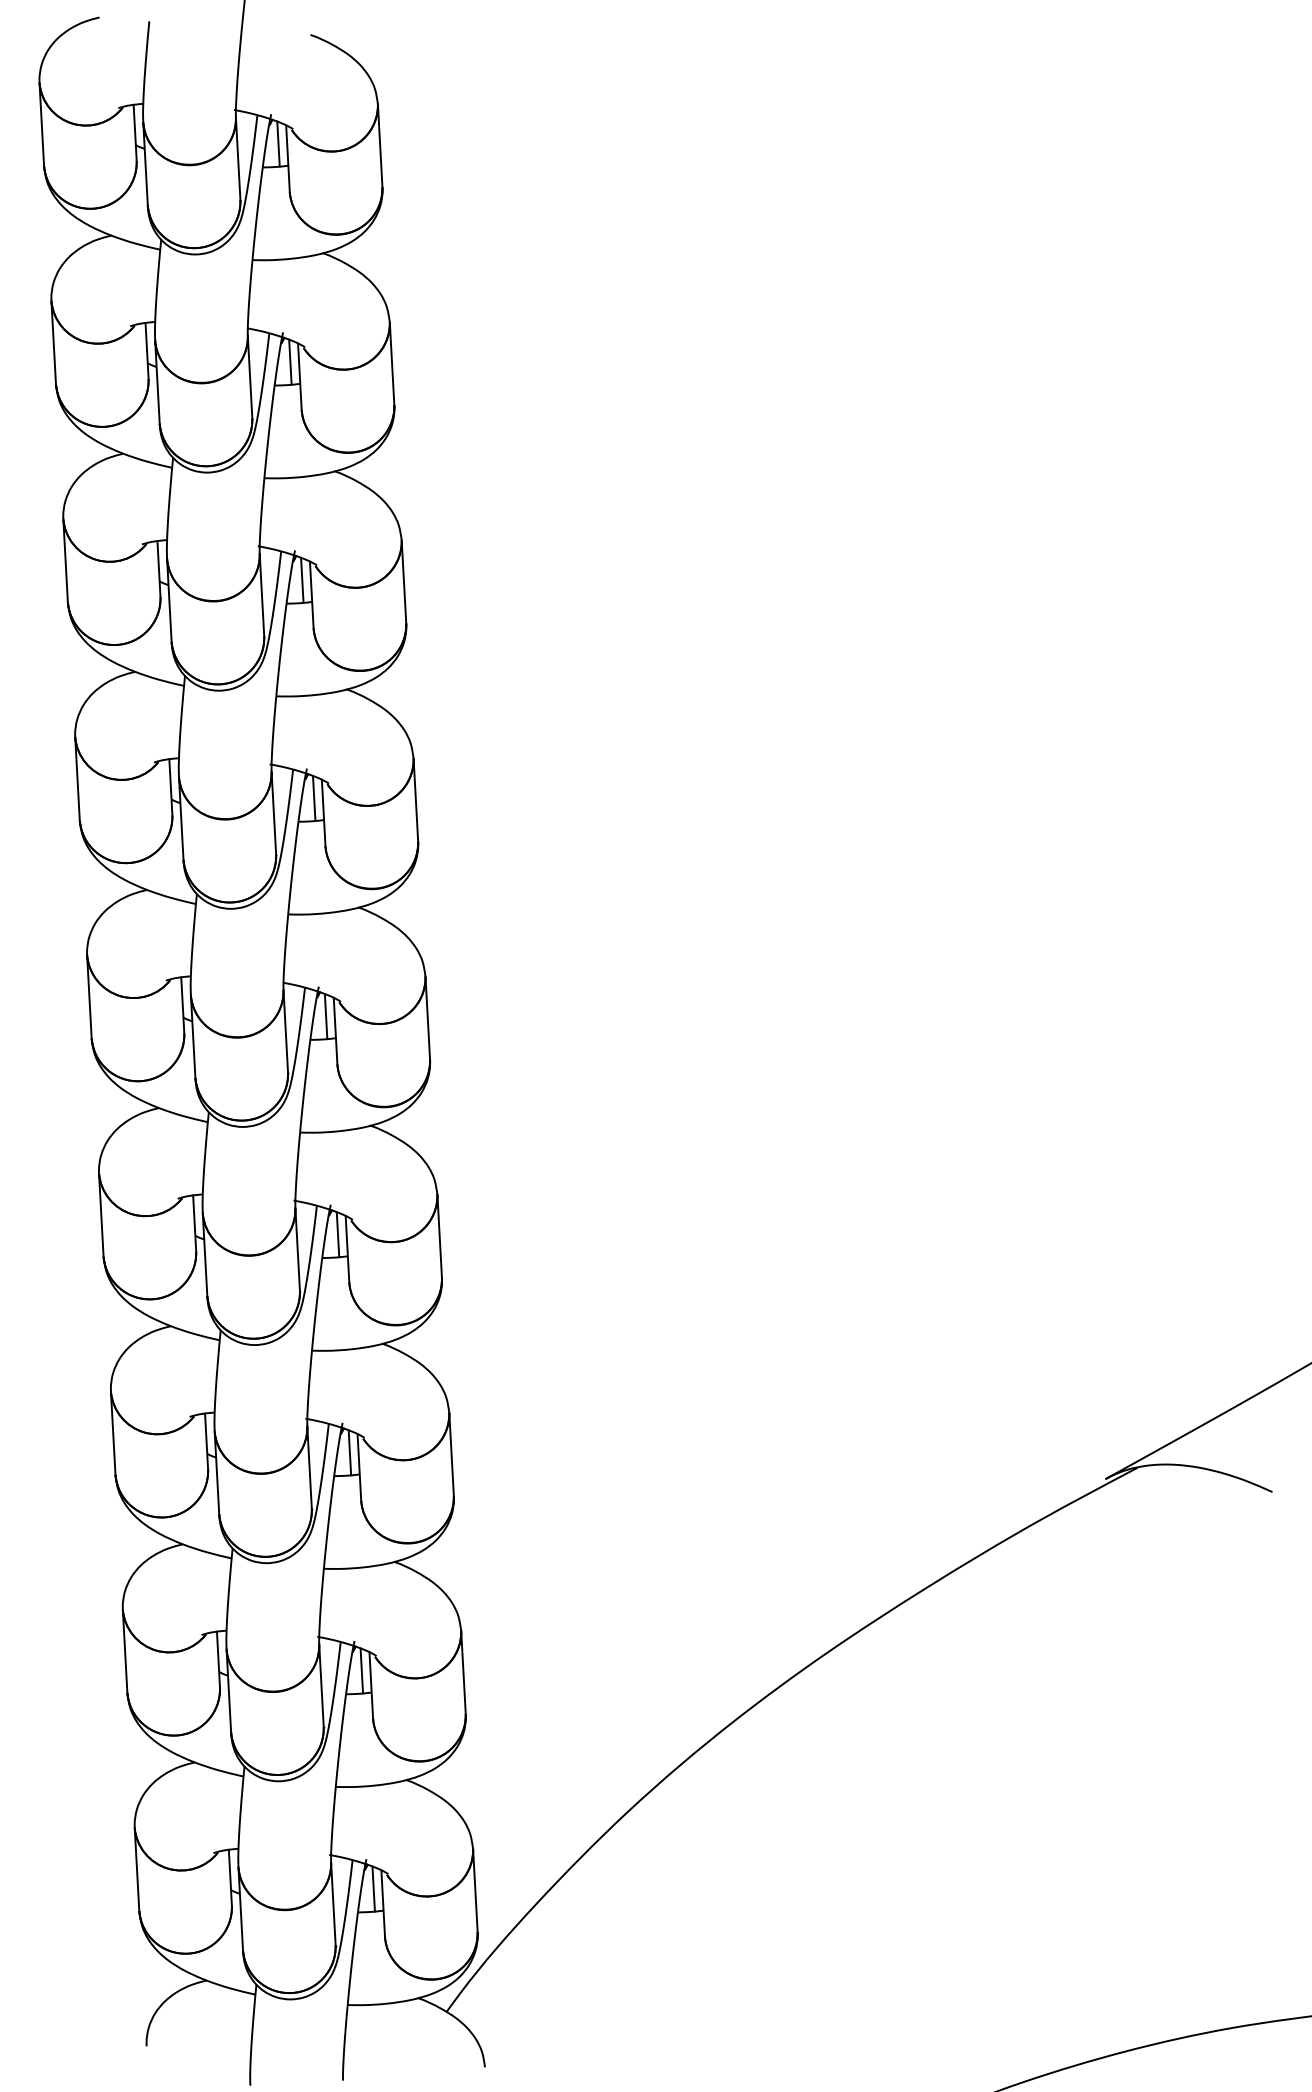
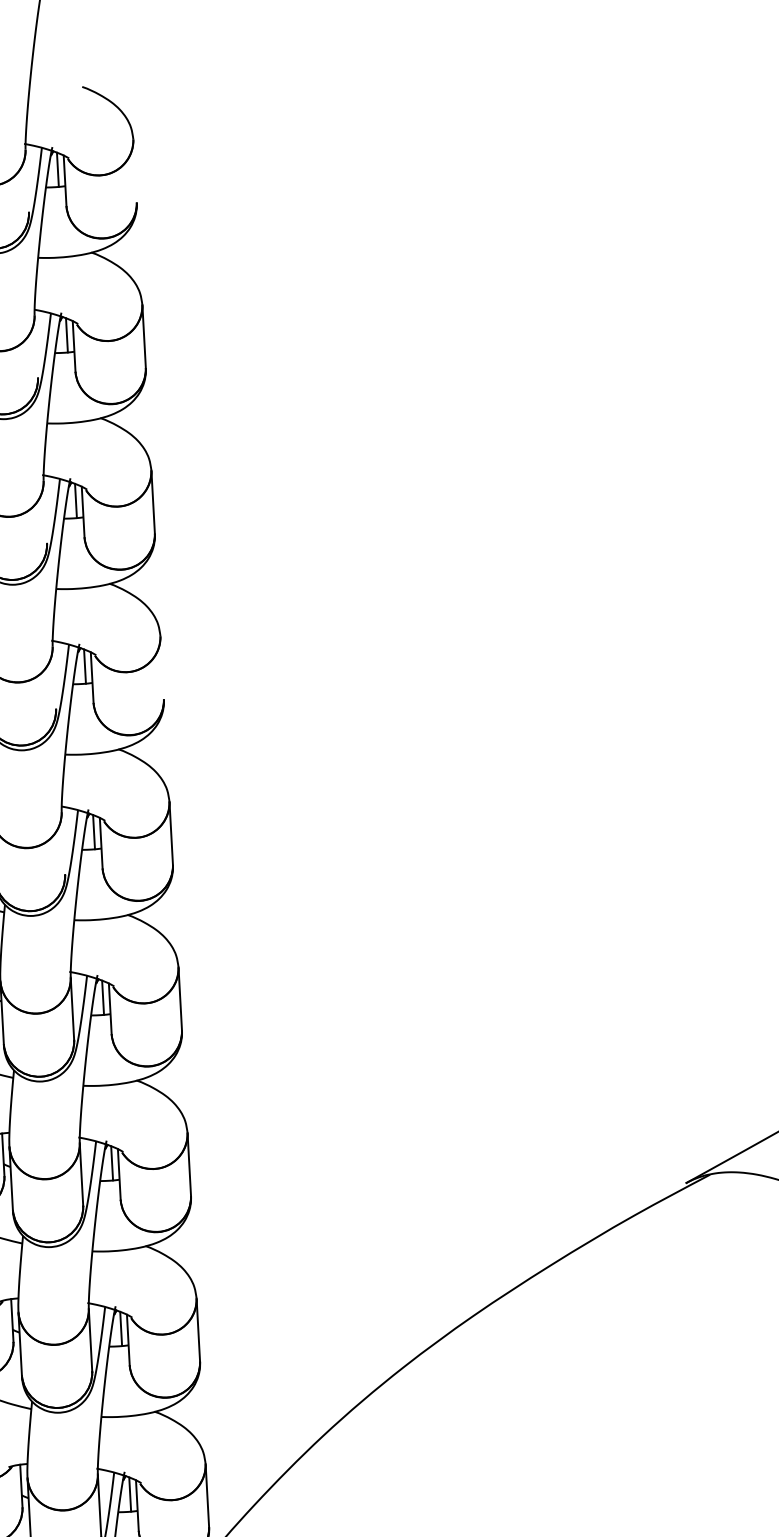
line: (379, 145) -> (134, 170), removed
line: (237, 158) -> (26, 180), removed
line: (249, 376) -> (35, 346), removed
line: (261, 594) -> (44, 511), removed
line: (415, 799) -> (161, 667), removed
line: (273, 812) -> (54, 677), removed
line: (285, 1031) -> (63, 843), removed

